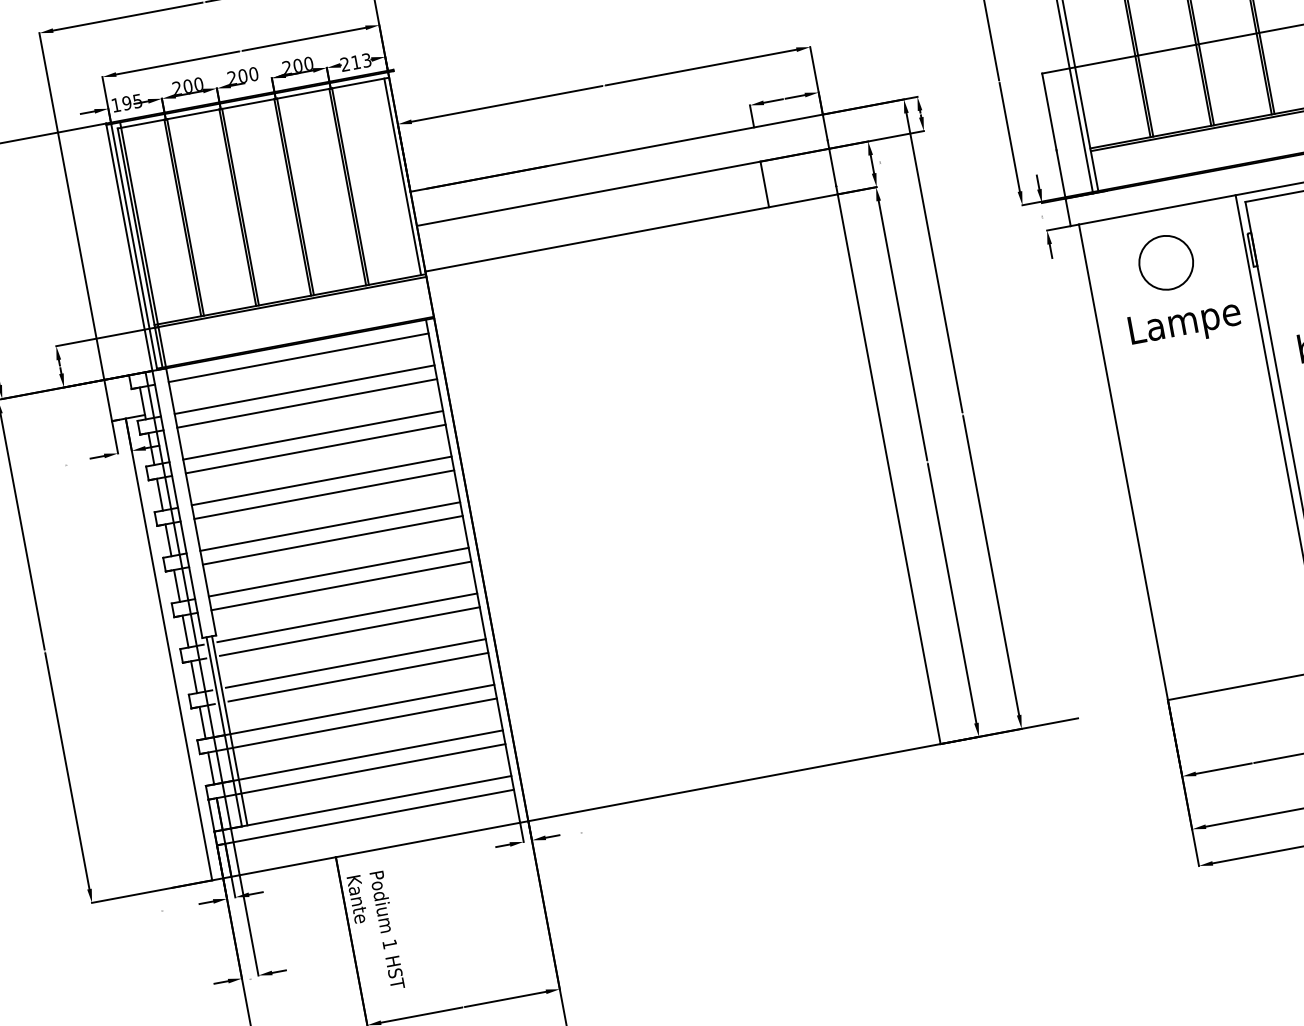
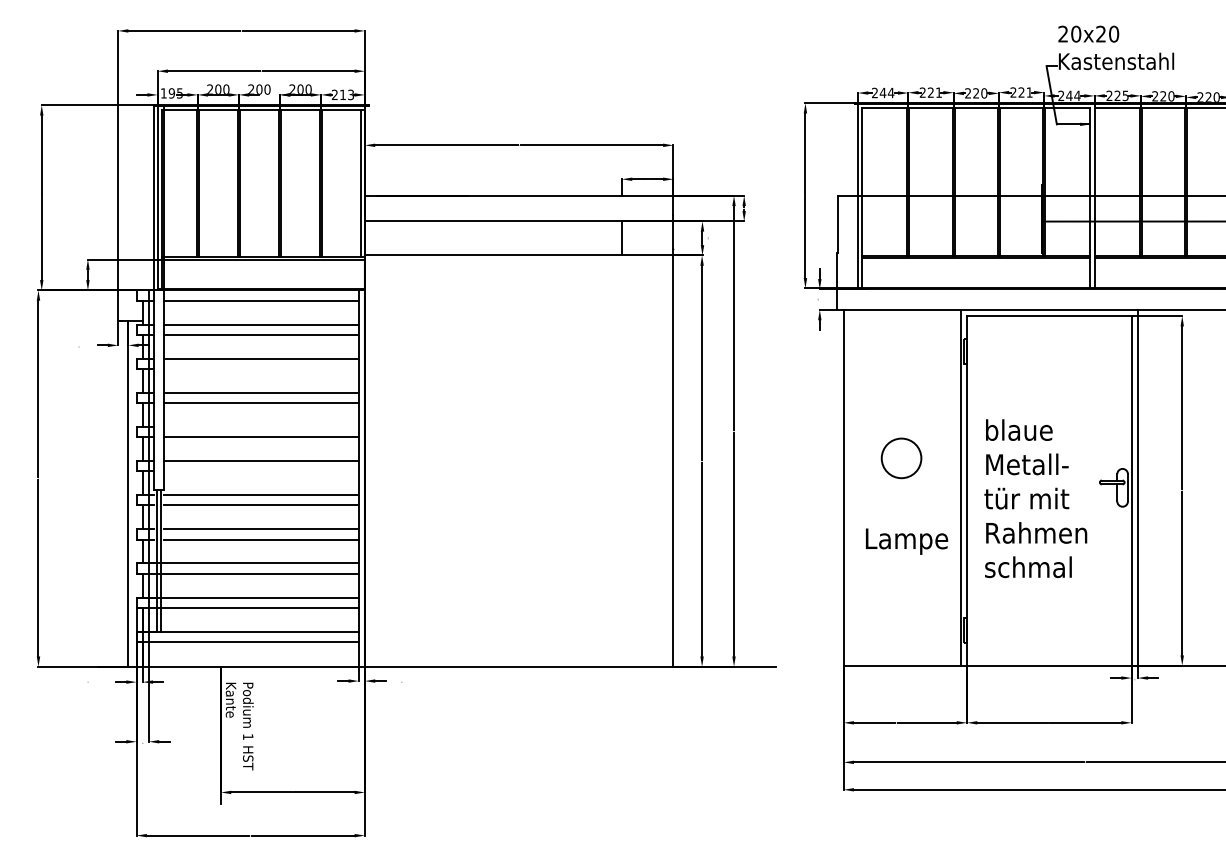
circle: (1166, 262) -> (901, 458), moved
text: (1185, 324) -> (907, 541), moved
line: (315, 448) -> (261, 368), removed
line: (330, 525) -> (261, 426), removed
line: (341, 586) -> (261, 471), removed

